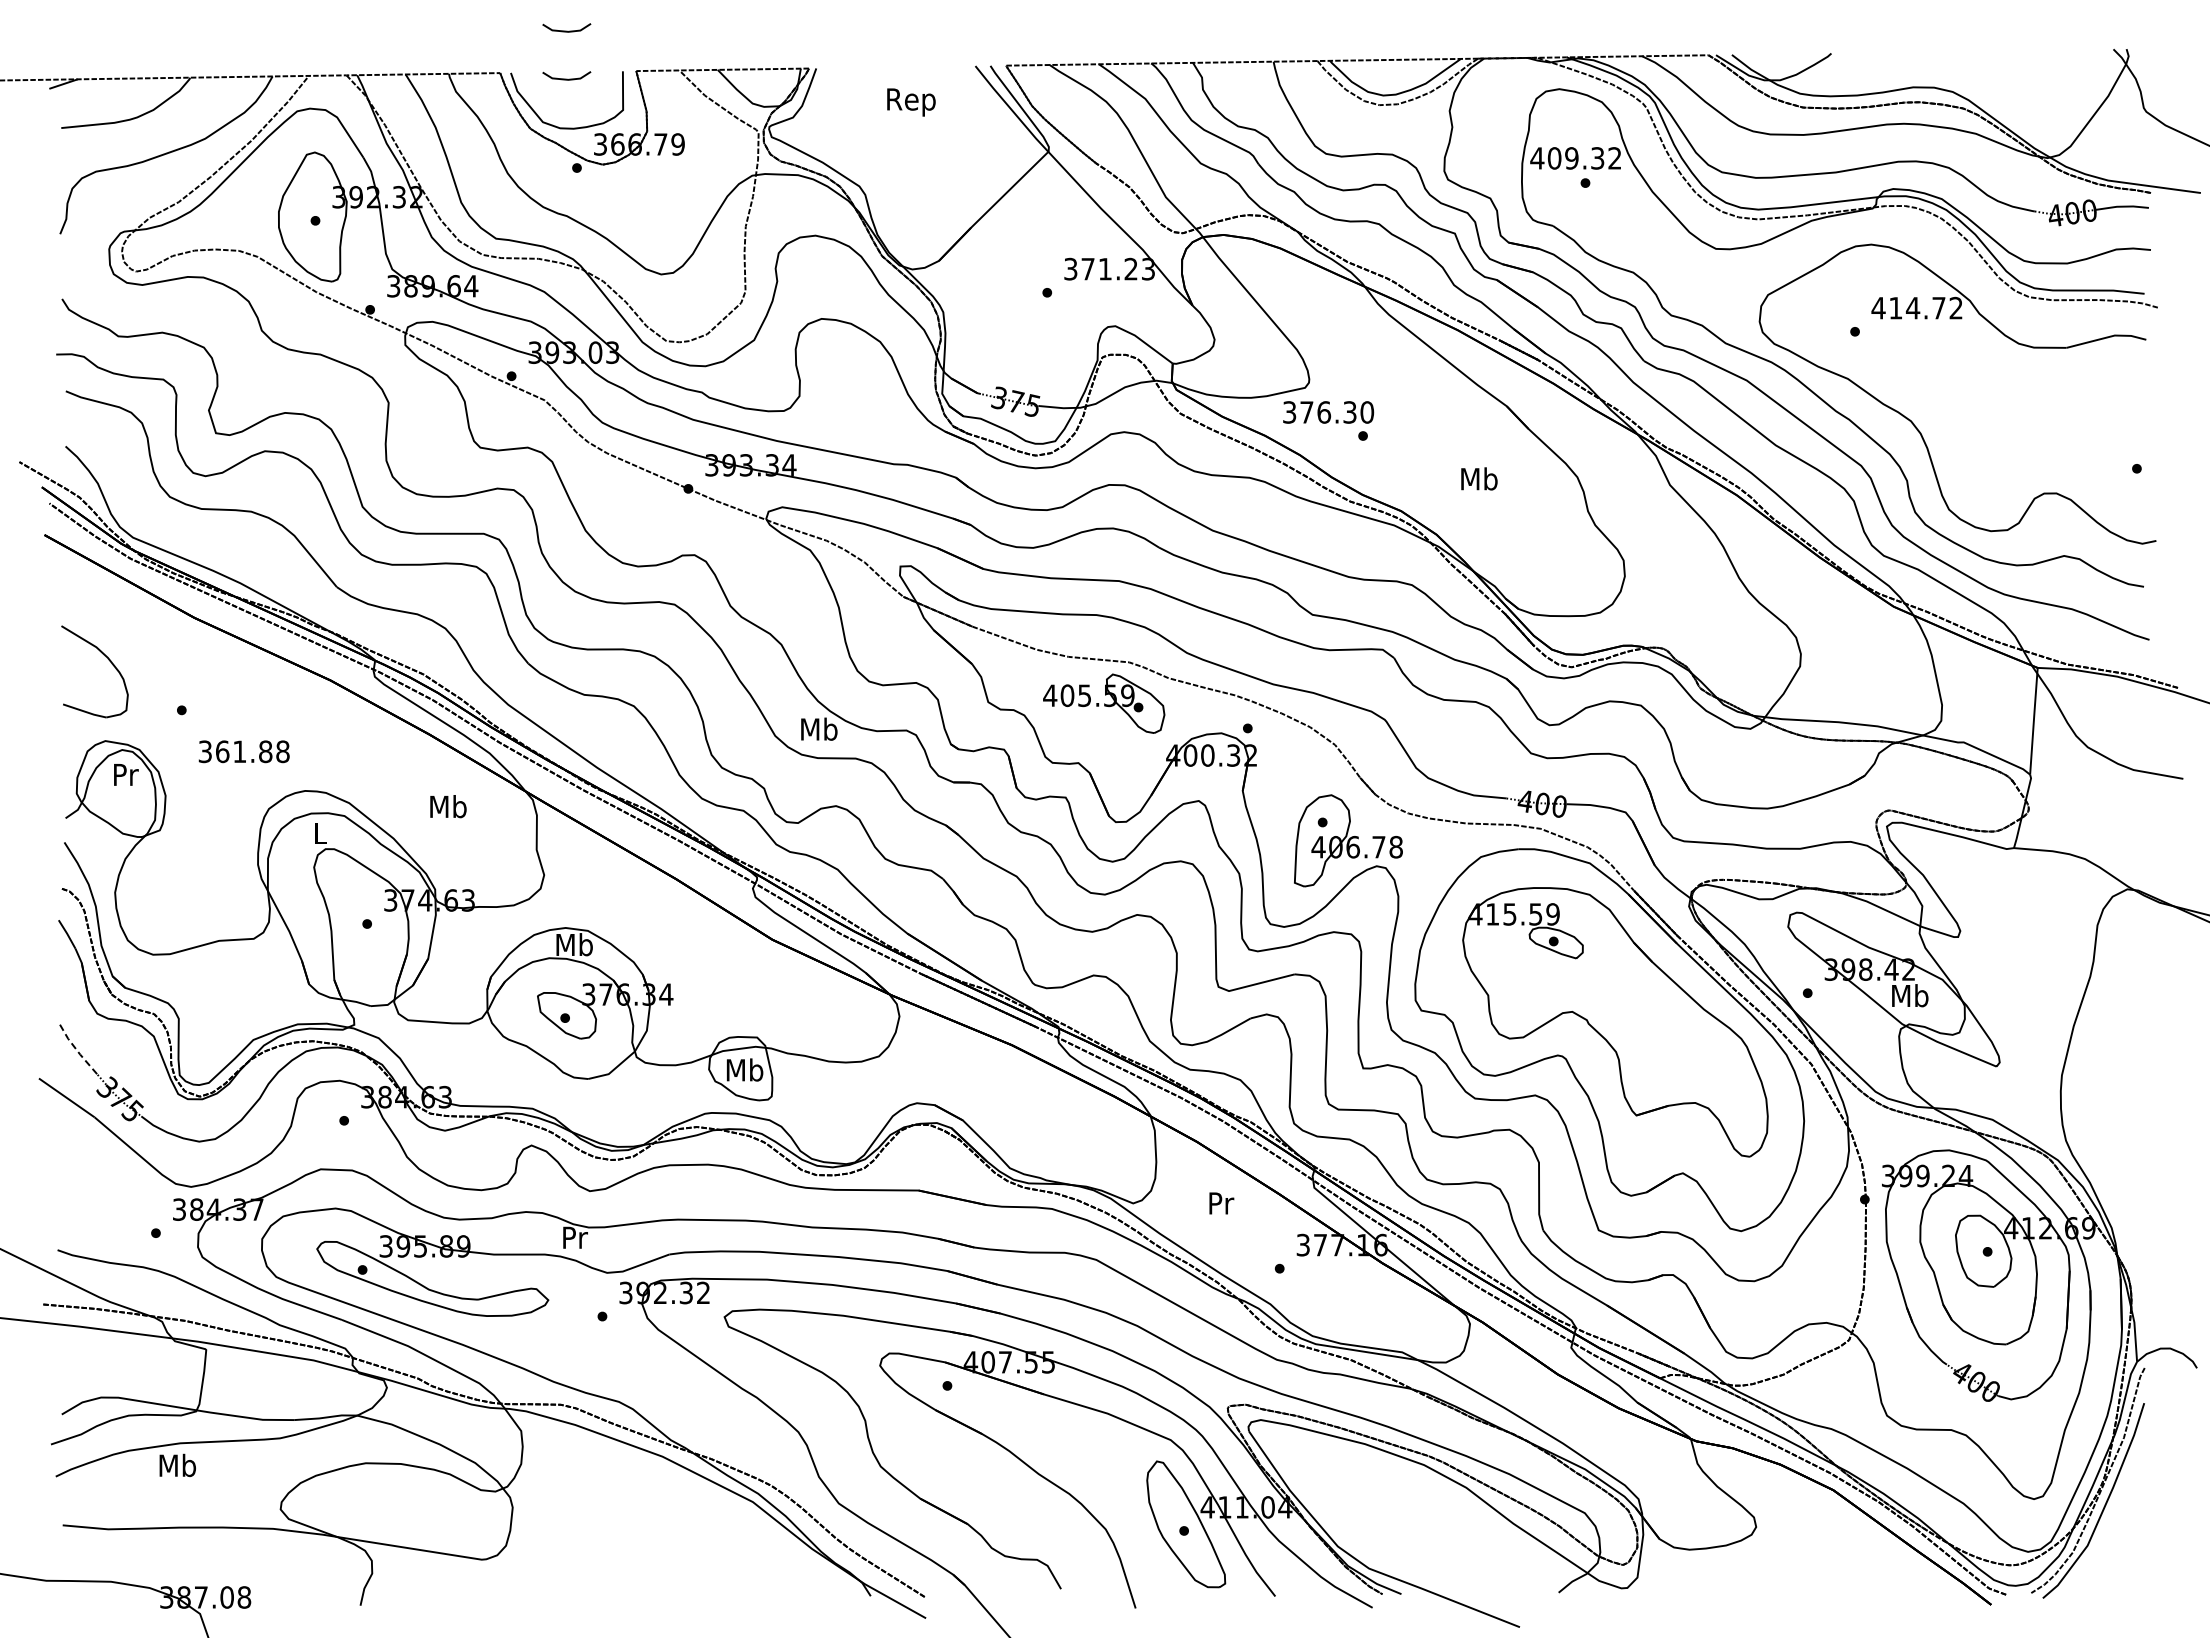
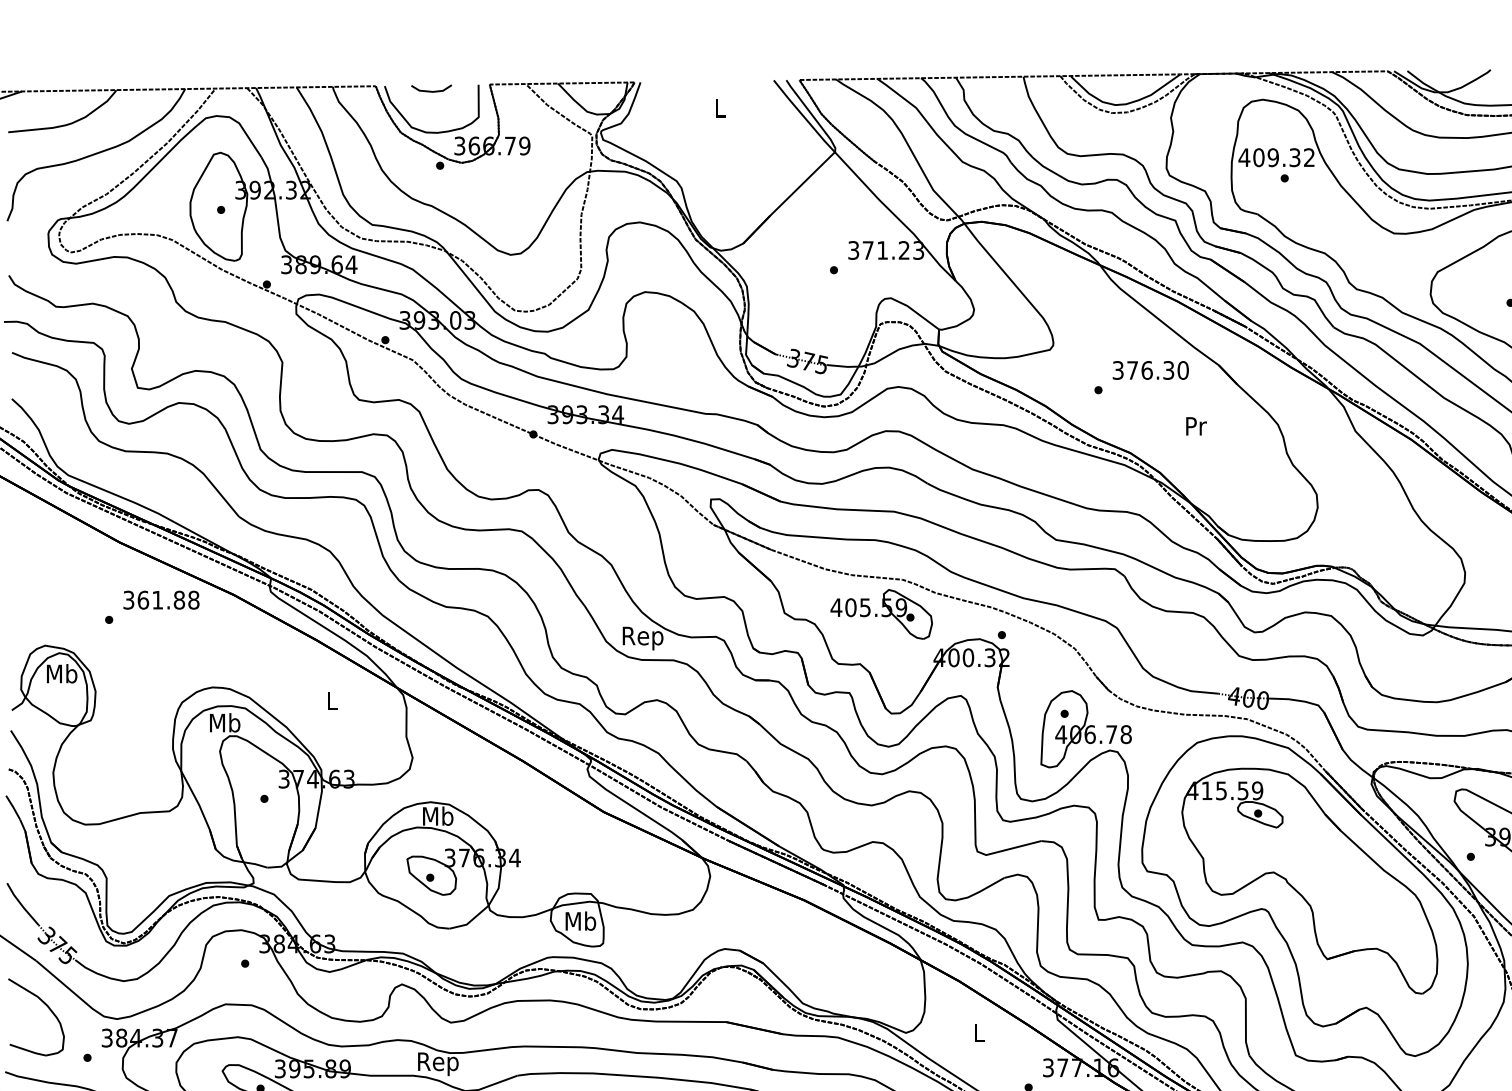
line: (566, 30) -> (431, 50), removed
text: (911, 102) -> (720, 110), Rep -> L
text: (1328, 412) -> (1150, 370), moved
text: (1479, 478) -> (1195, 425), Mb -> Pr
part: (108, 660) -> (47, 1007), moved
text: (819, 731) -> (643, 637), Mb -> Rep
text: (243, 751) -> (160, 599), moved
text: (125, 774) -> (62, 673), Pr -> Mb
text: (448, 806) -> (332, 700), Mb -> L
text: (320, 832) -> (225, 722), L -> Mb
line: (77, 1050) -> (21, 904), dashed -> solid
text: (1221, 1203) -> (979, 1032), Pr -> L
text: (574, 1240) -> (438, 1063), Pr -> Rep

